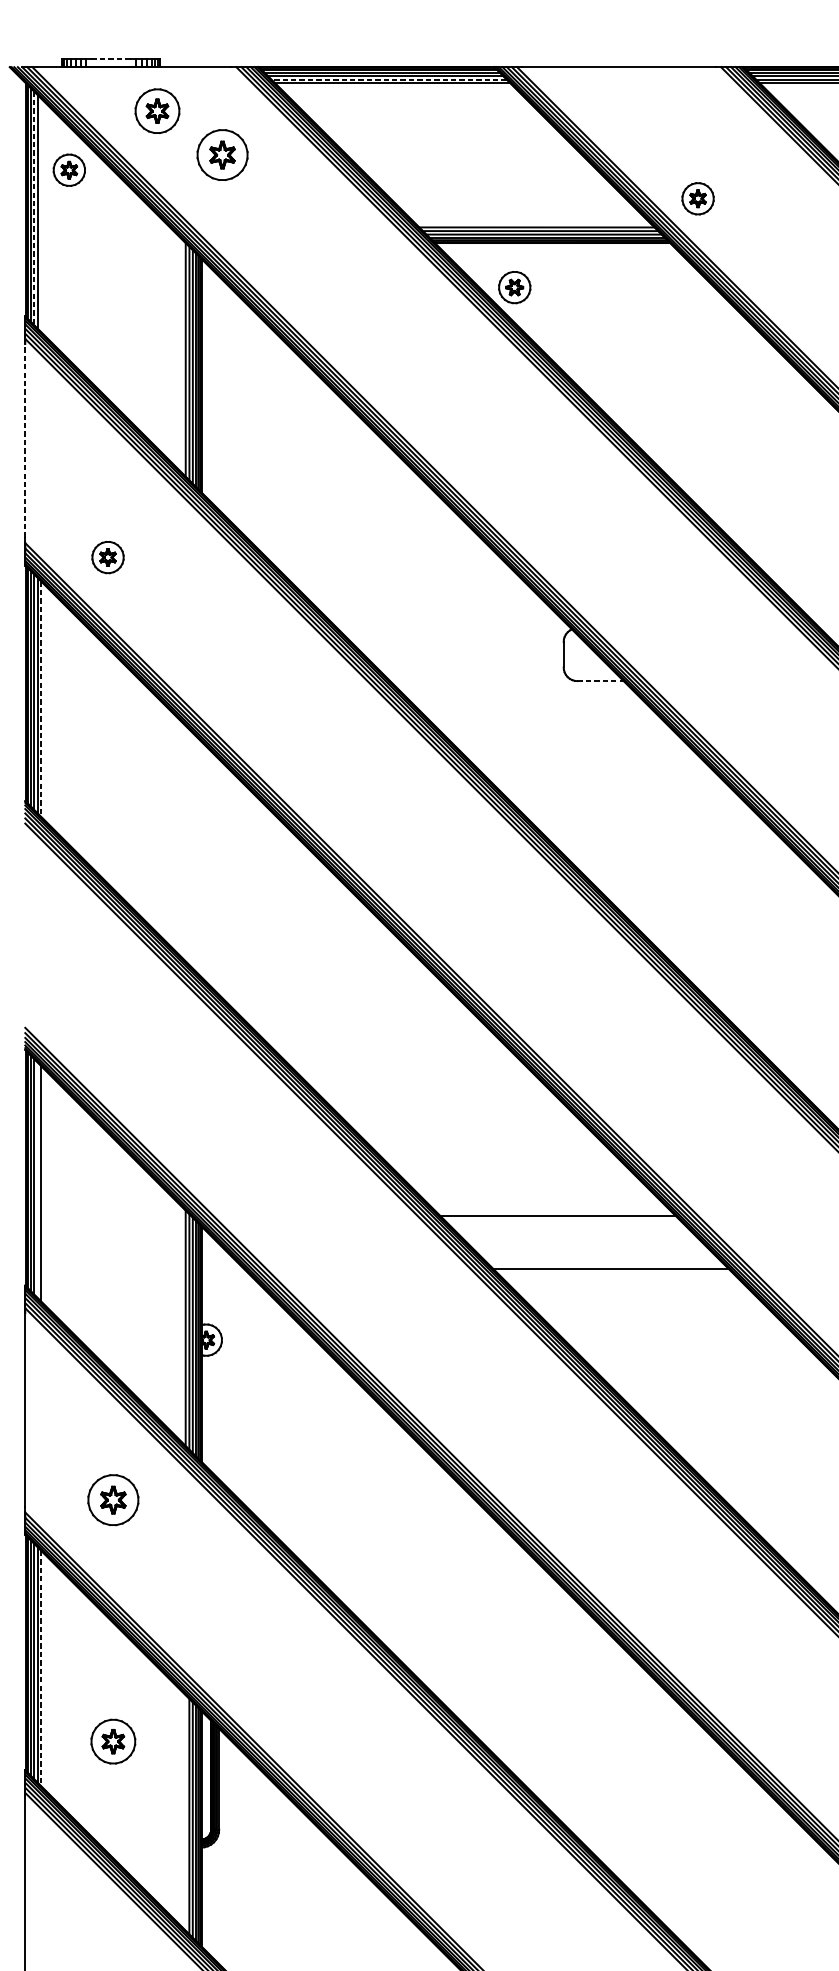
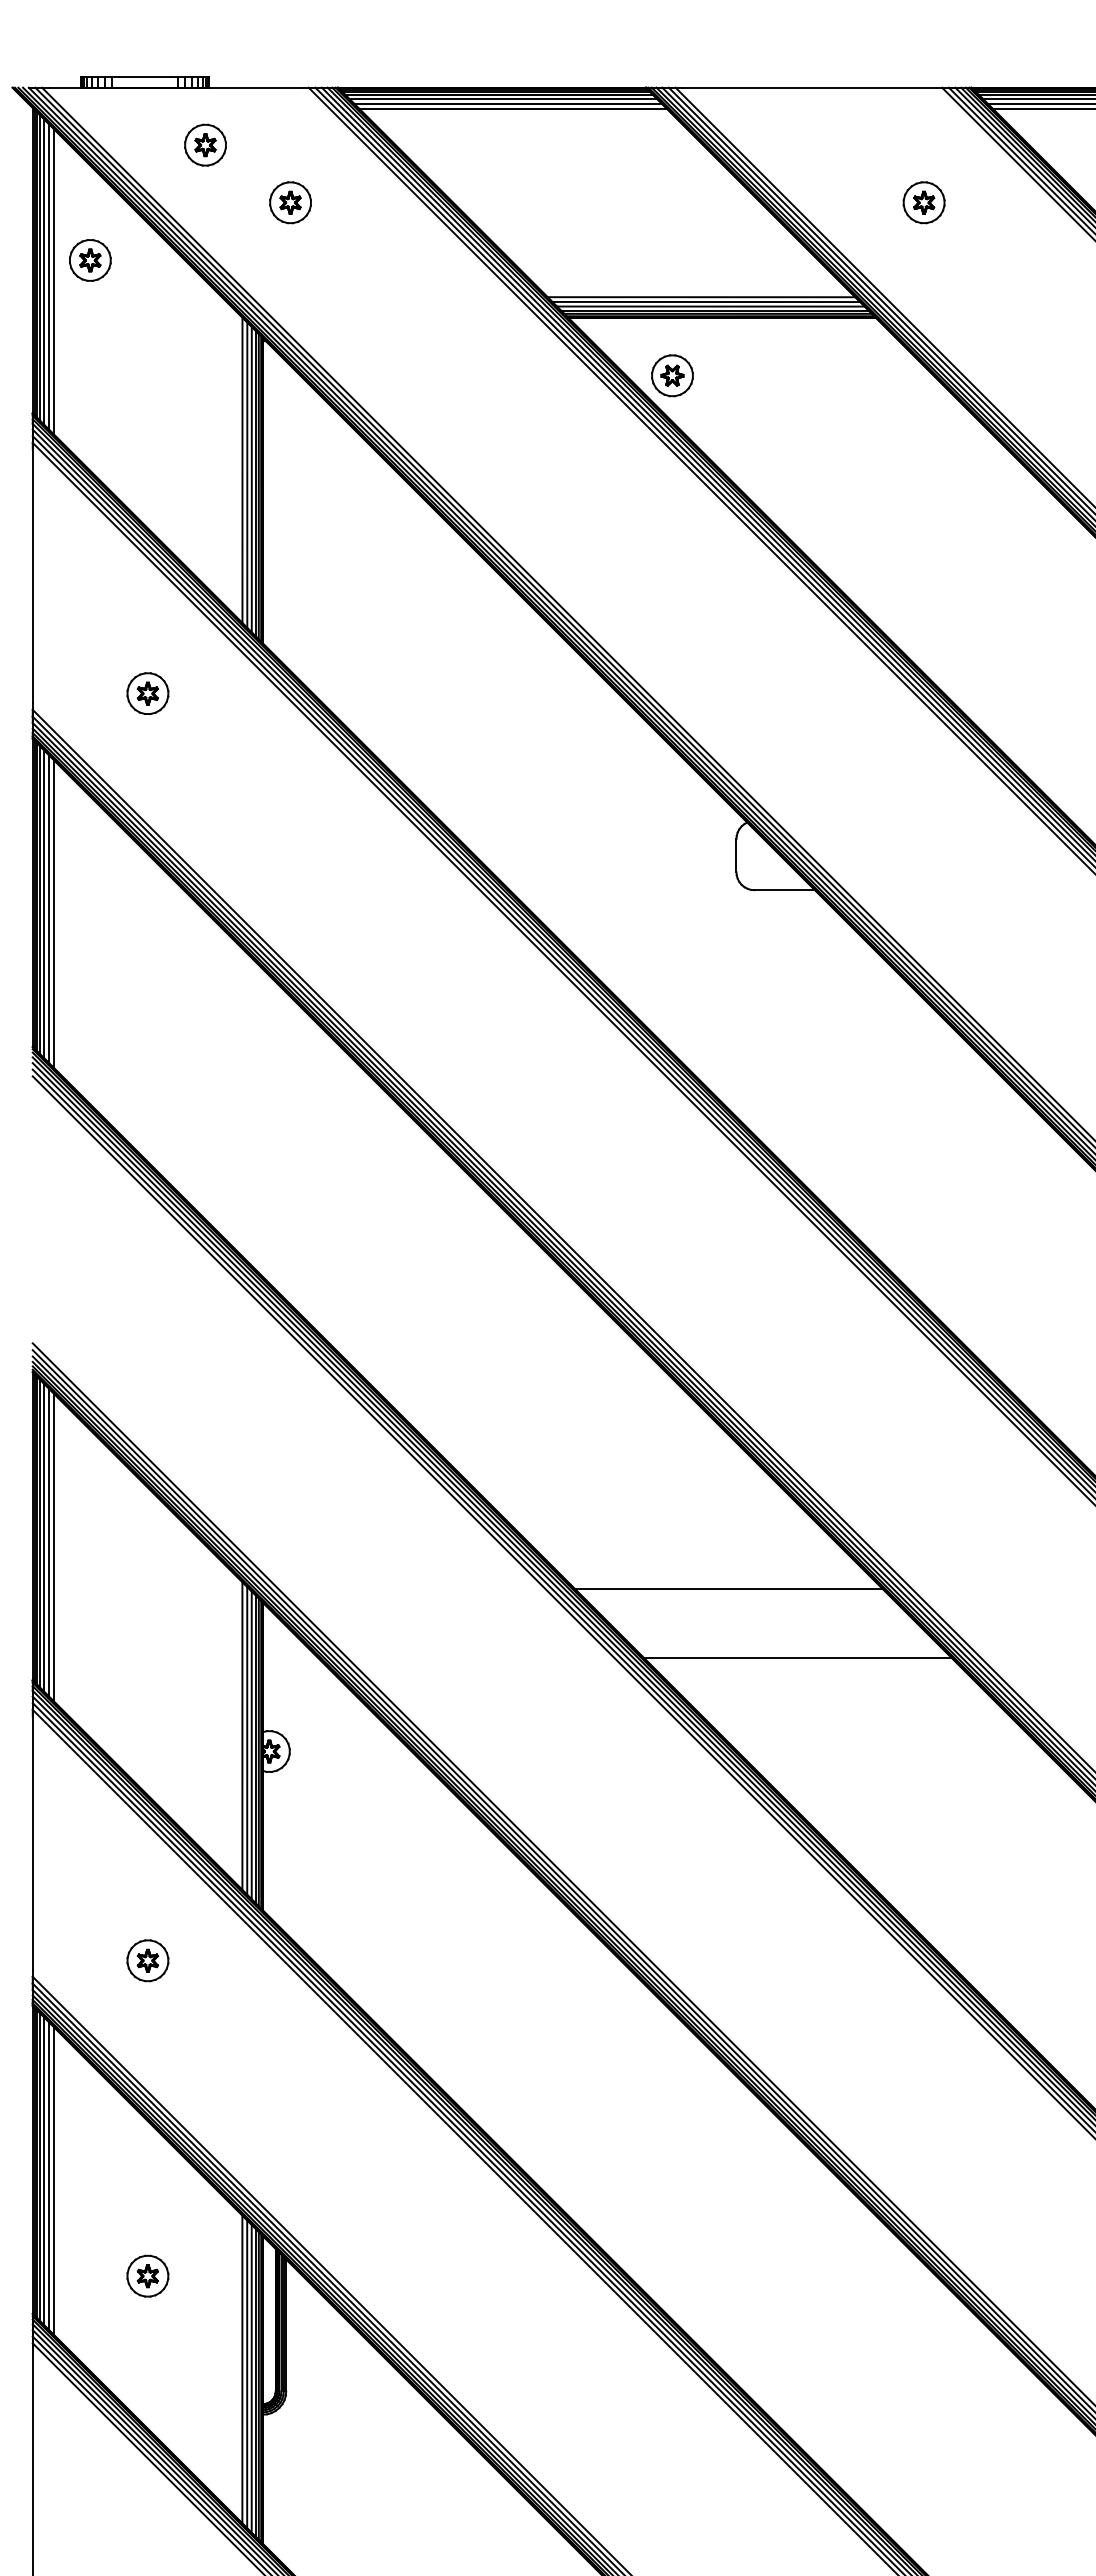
line: (111, 59) -> (145, 77), dashed -> solid
line: (389, 79) -> (508, 103), dashed -> solid
part: (157, 110) -> (205, 144), size x0.71
part: (222, 154) -> (290, 202), size x0.62
part: (69, 170) -> (90, 260), moved
part: (697, 198) -> (923, 202), moved
line: (34, 208) -> (44, 272), dashed -> solid
line: (41, 215) -> (53, 281), added
line: (25, 441) -> (32, 576), dashed -> solid
part: (107, 557) -> (147, 693), moved
line: (601, 681) -> (785, 890), dashed -> solid
line: (41, 698) -> (53, 913), dashed -> solid
line: (37, 1180) -> (48, 1542), added
part: (113, 1500) -> (147, 1960), size x0.62
line: (41, 1668) -> (53, 2180), dashed -> solid
part: (113, 1741) -> (147, 2275), size x0.71
line: (185, 1812) -> (242, 2369), added

